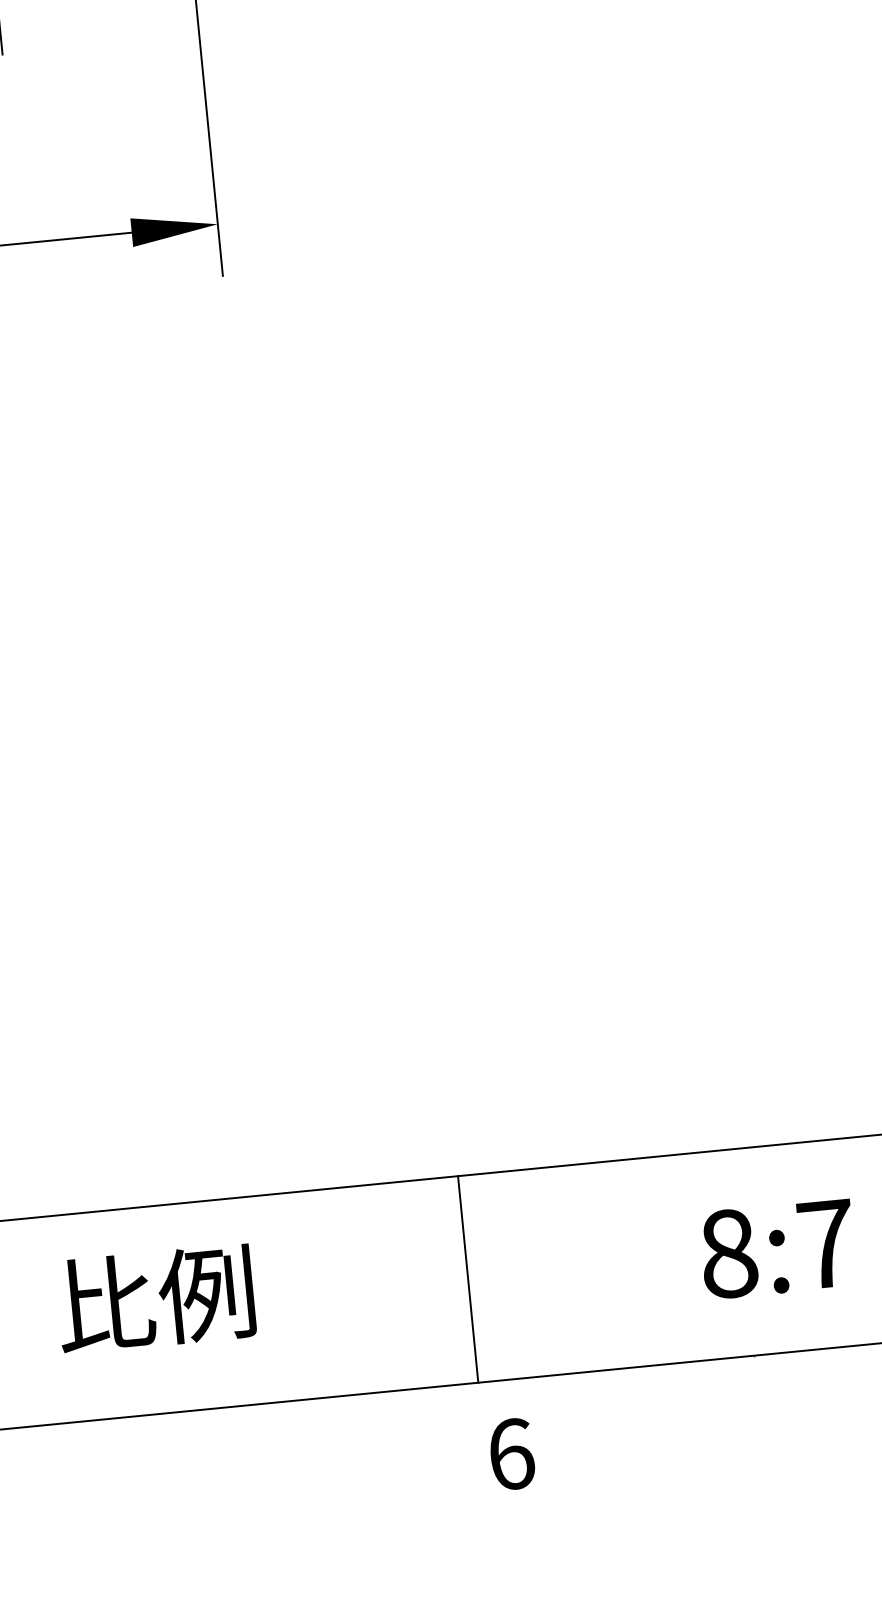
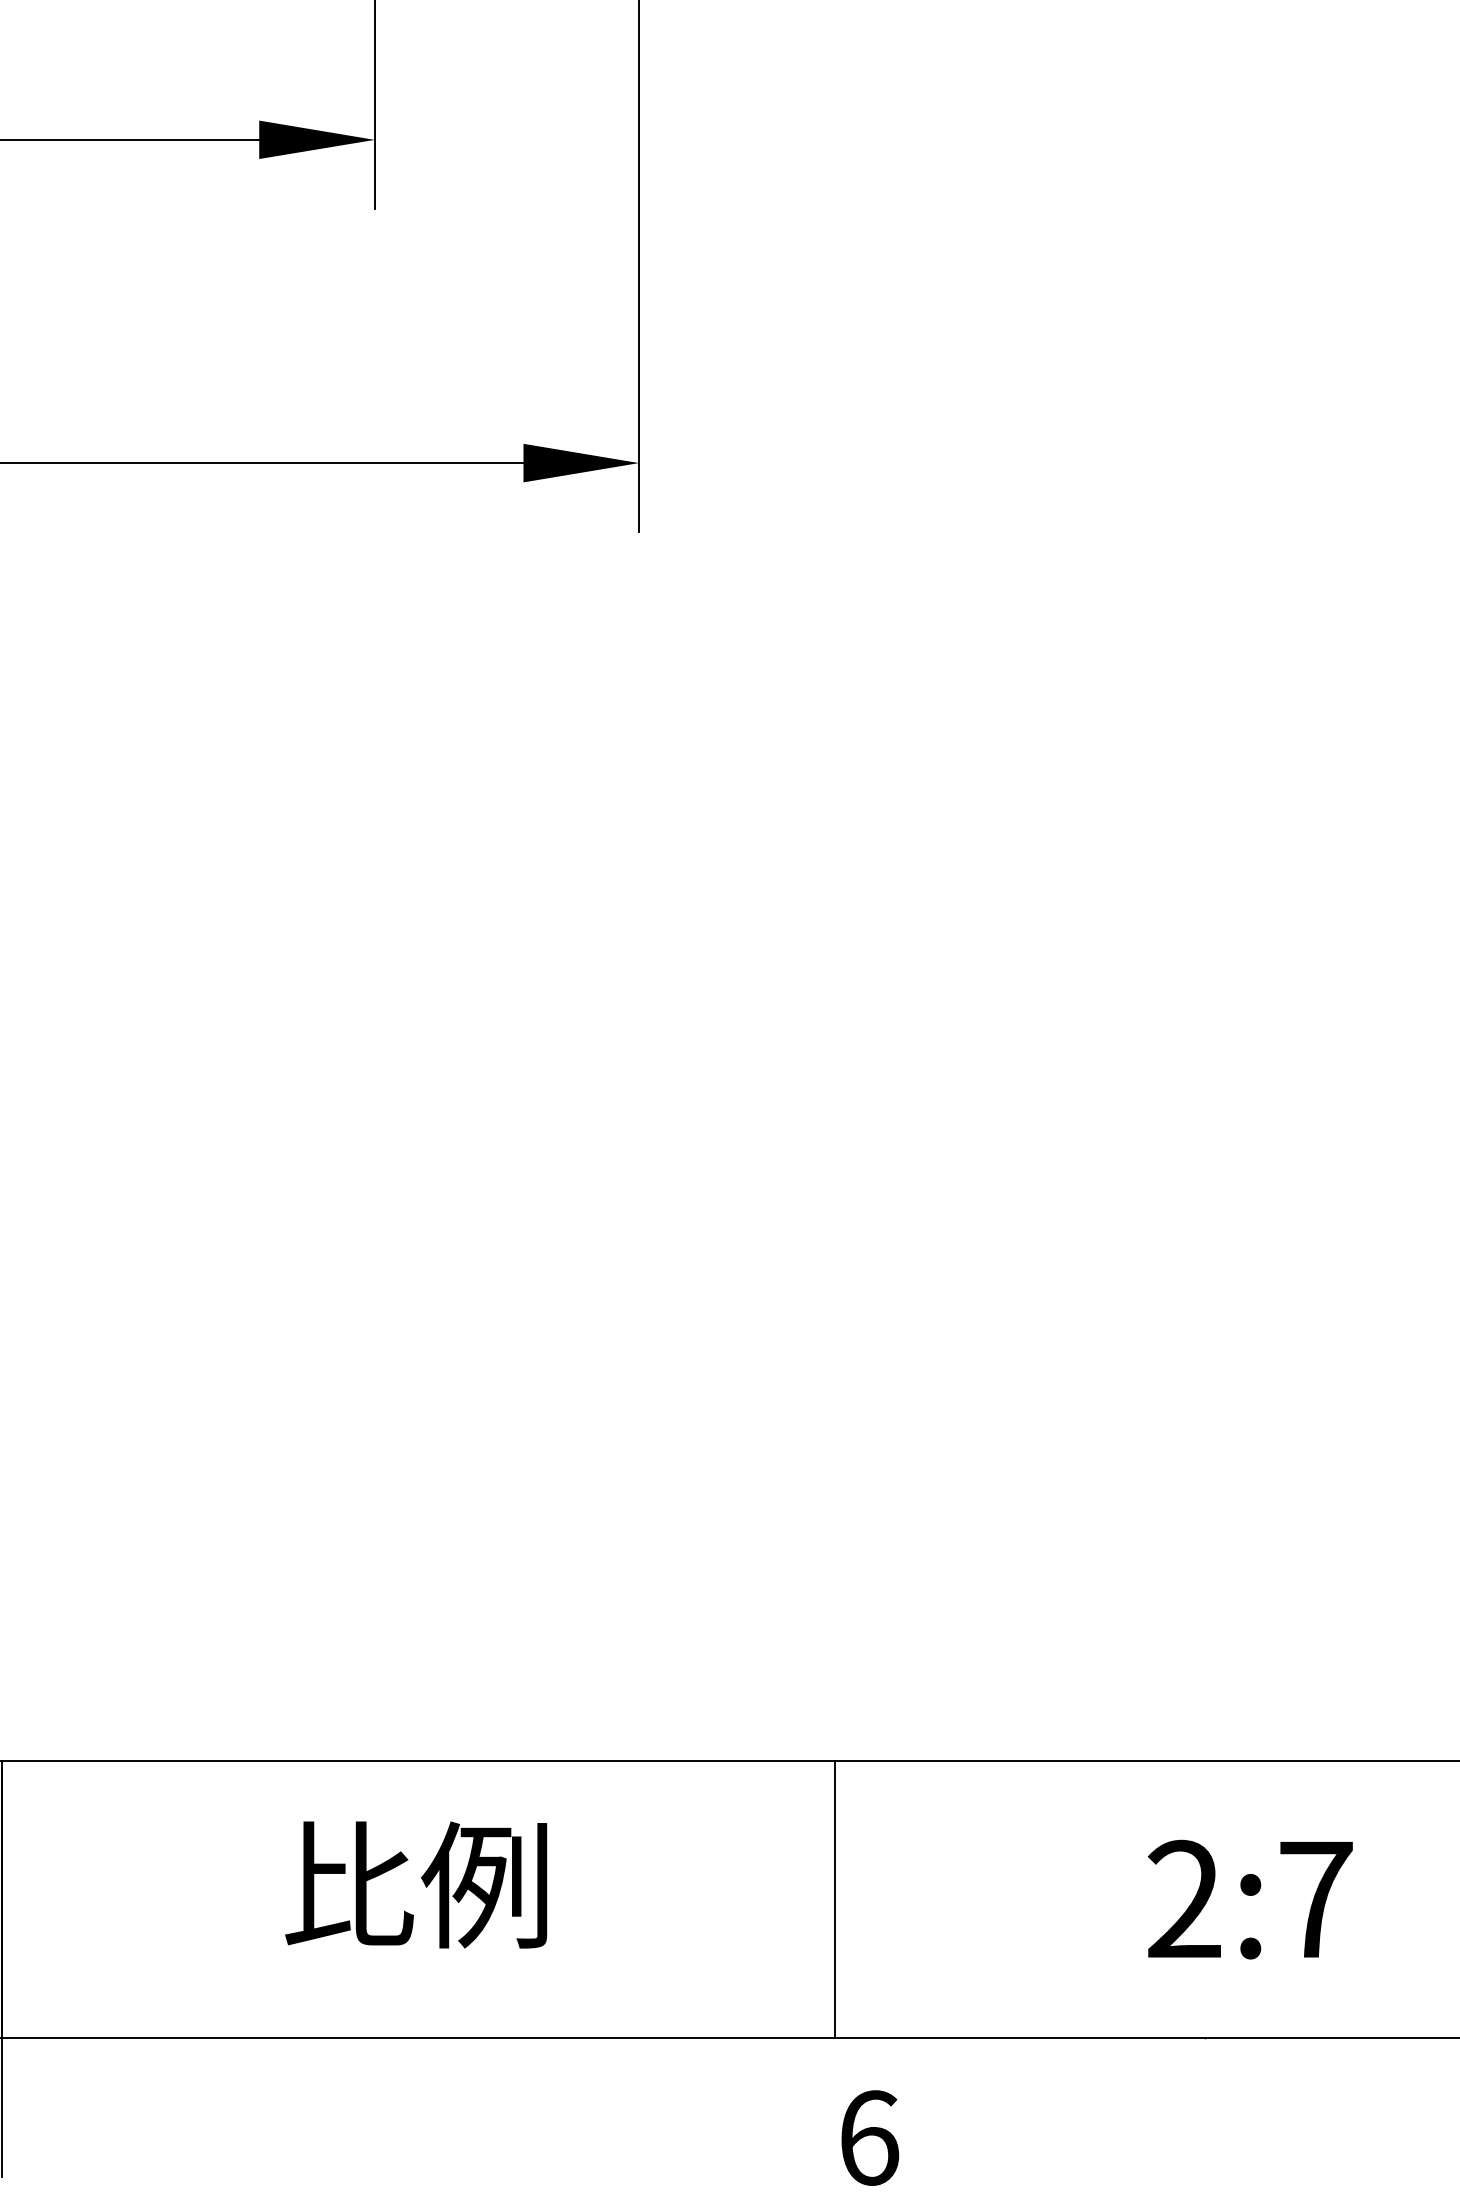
text: (728, 1253) -> (1184, 1899), 8:7 -> 2:7

